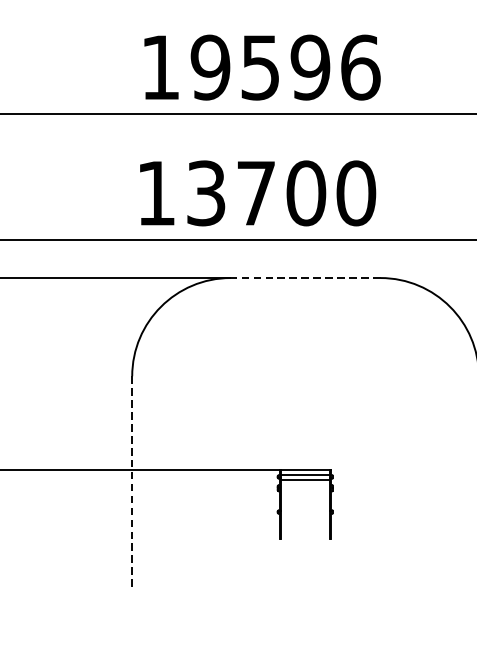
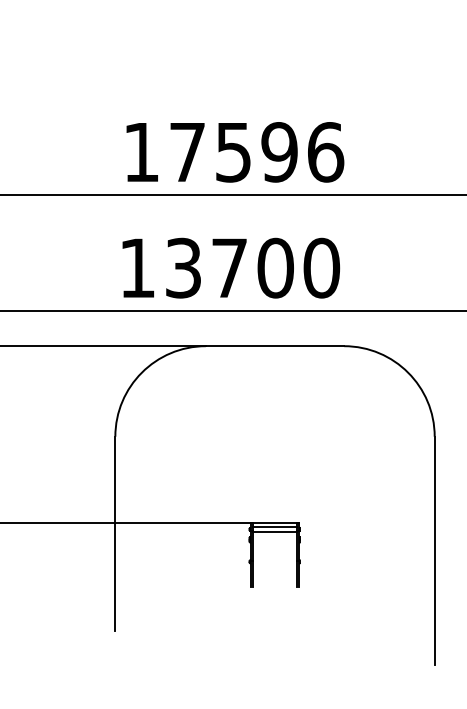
text: (210, 67) -> (187, 152), 19596 -> 17596
line: (304, 278) -> (274, 346), dashed -> solid
line: (132, 482) -> (115, 534), dashed -> solid

